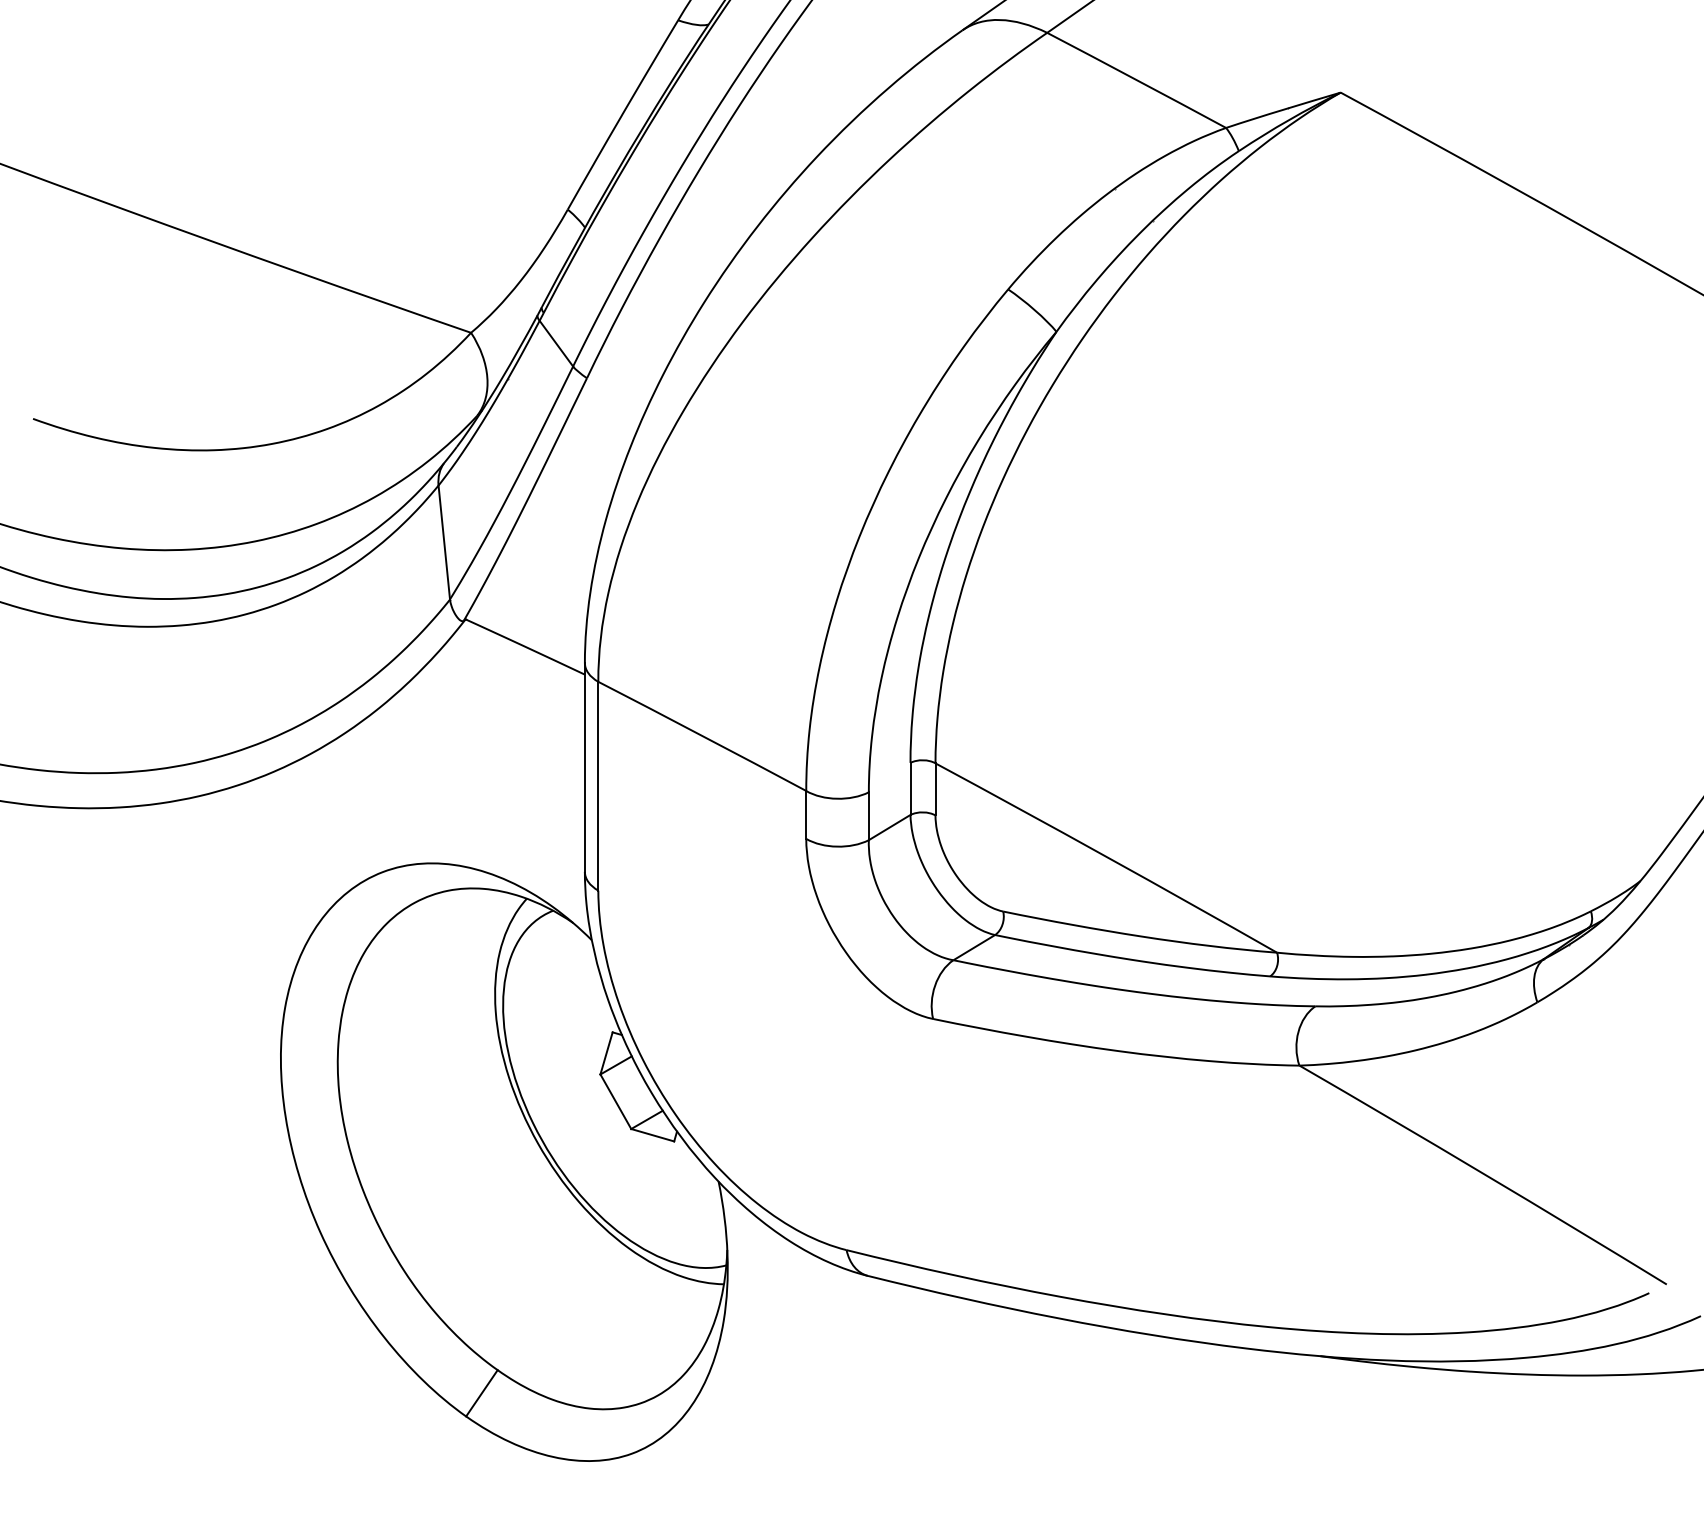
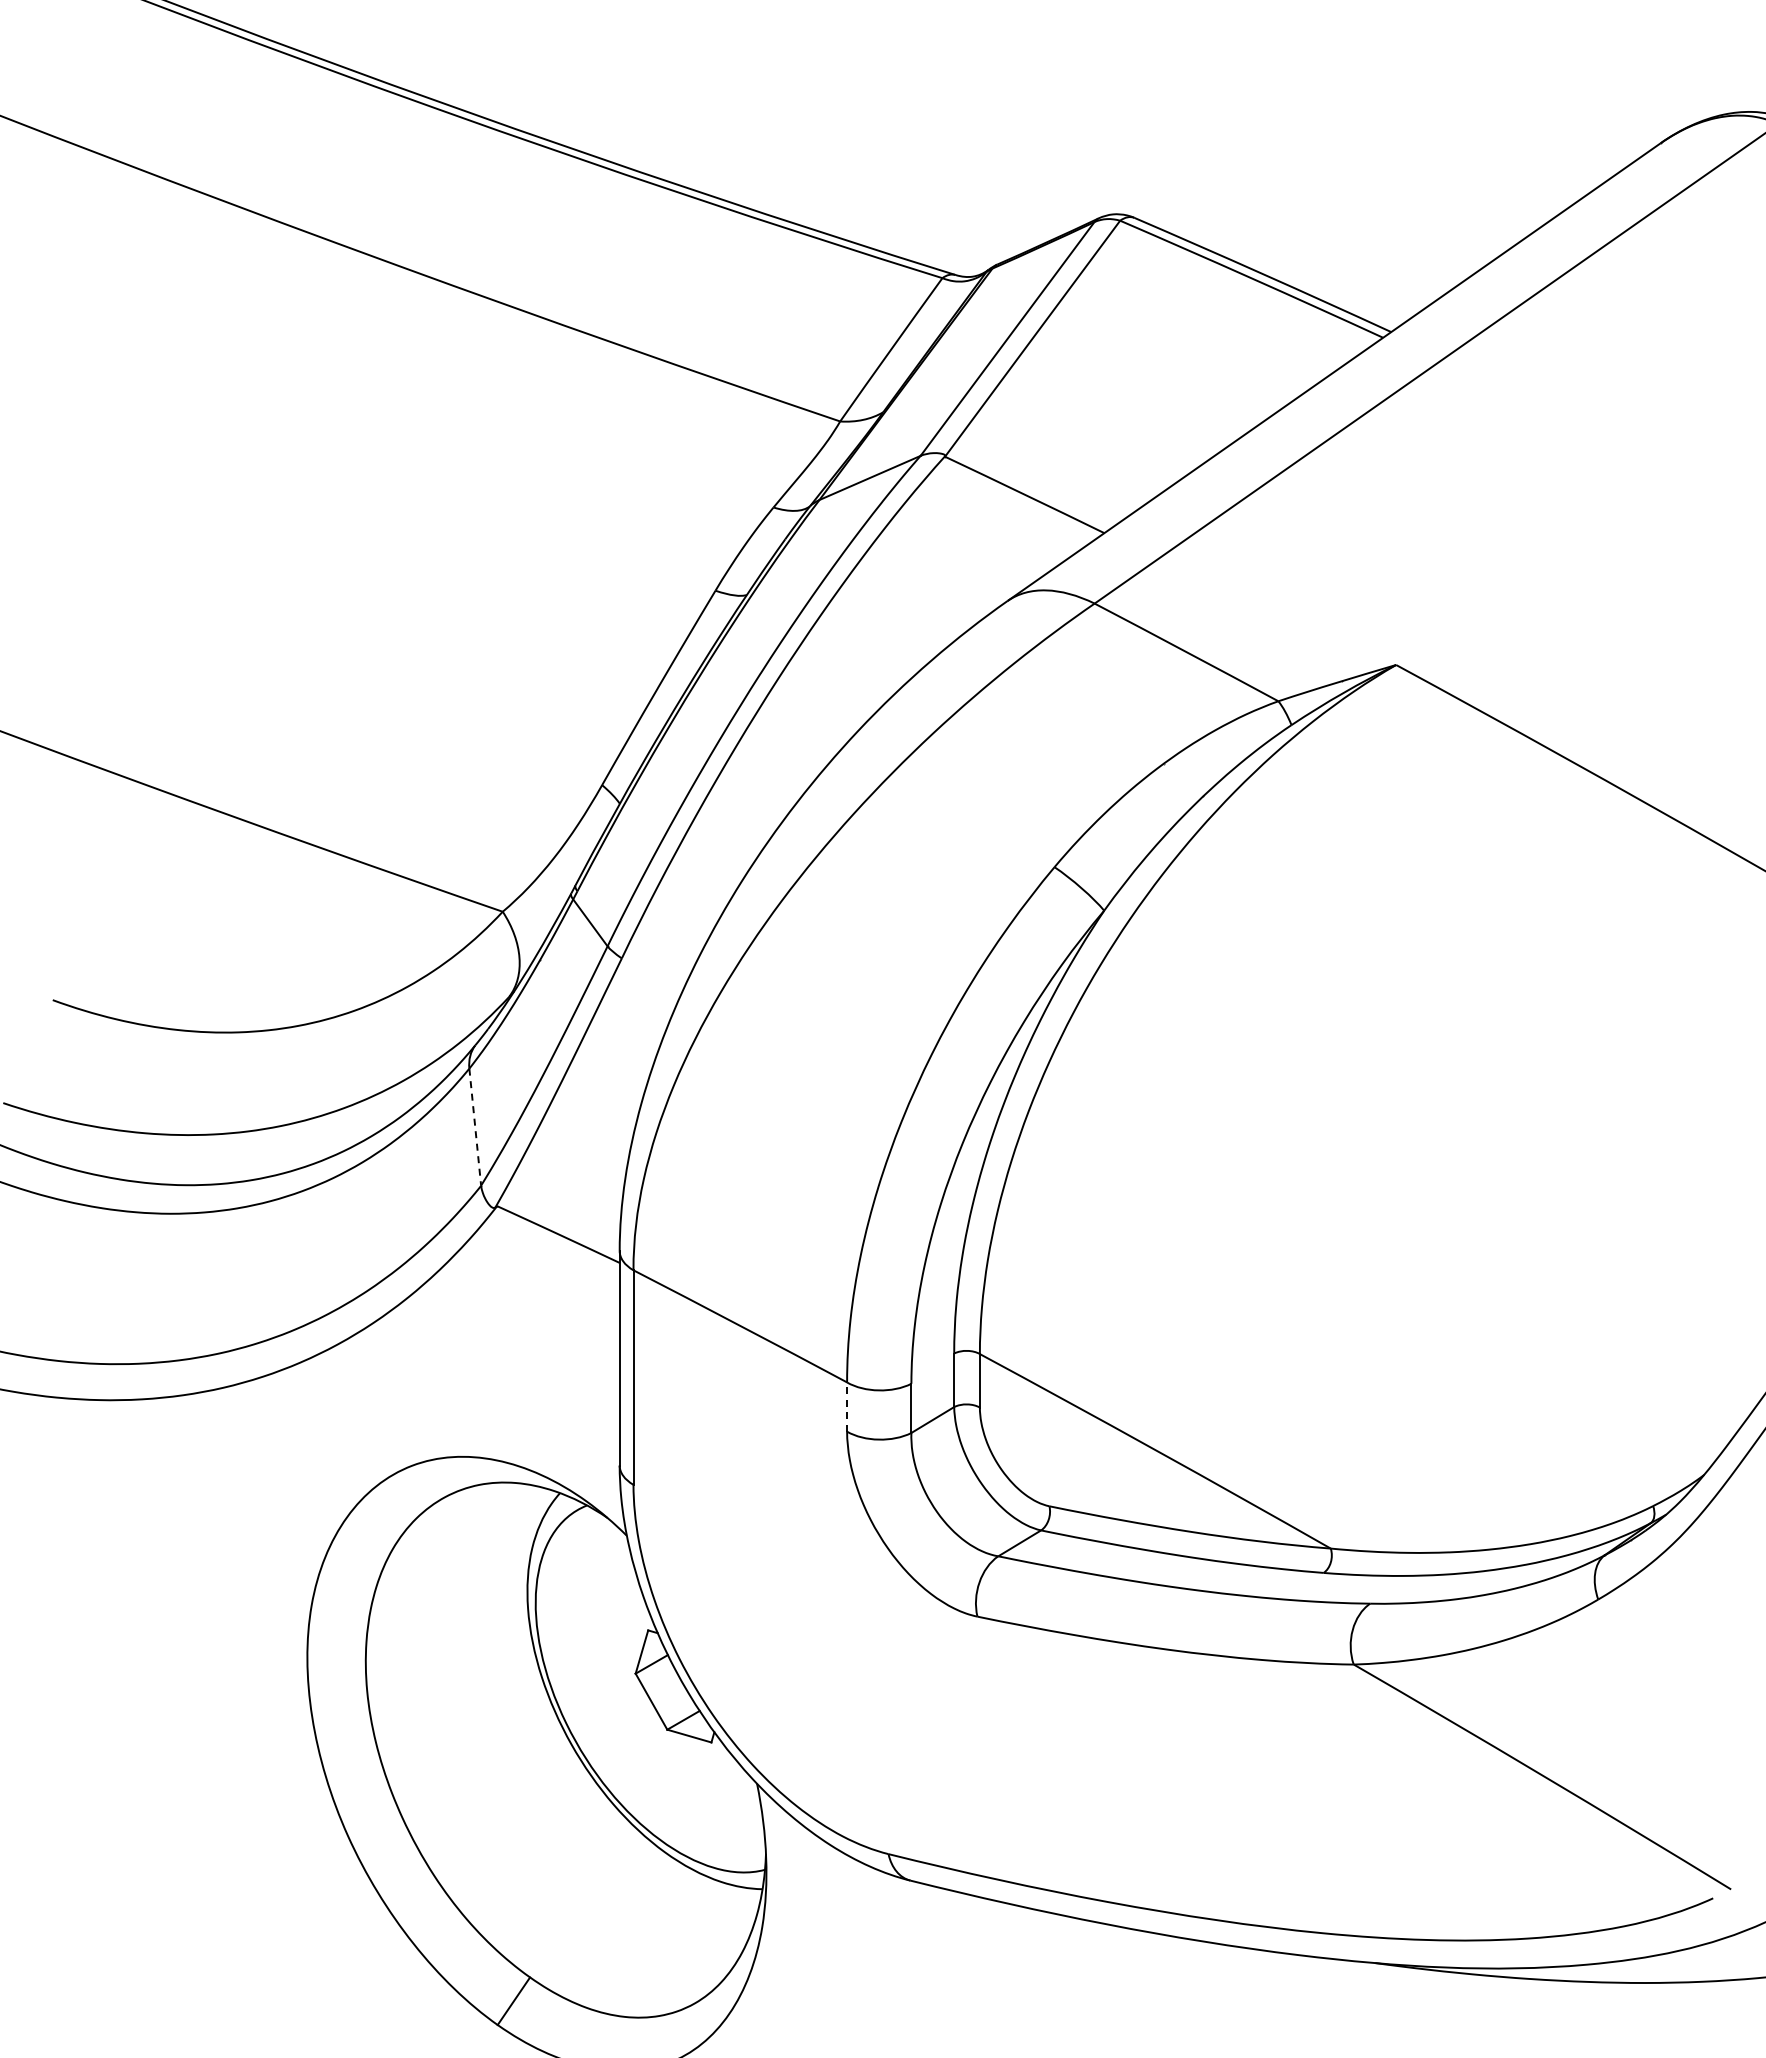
line: (444, 542) -> (475, 1127), solid -> dashed
line: (806, 815) -> (847, 1407), solid -> dashed

